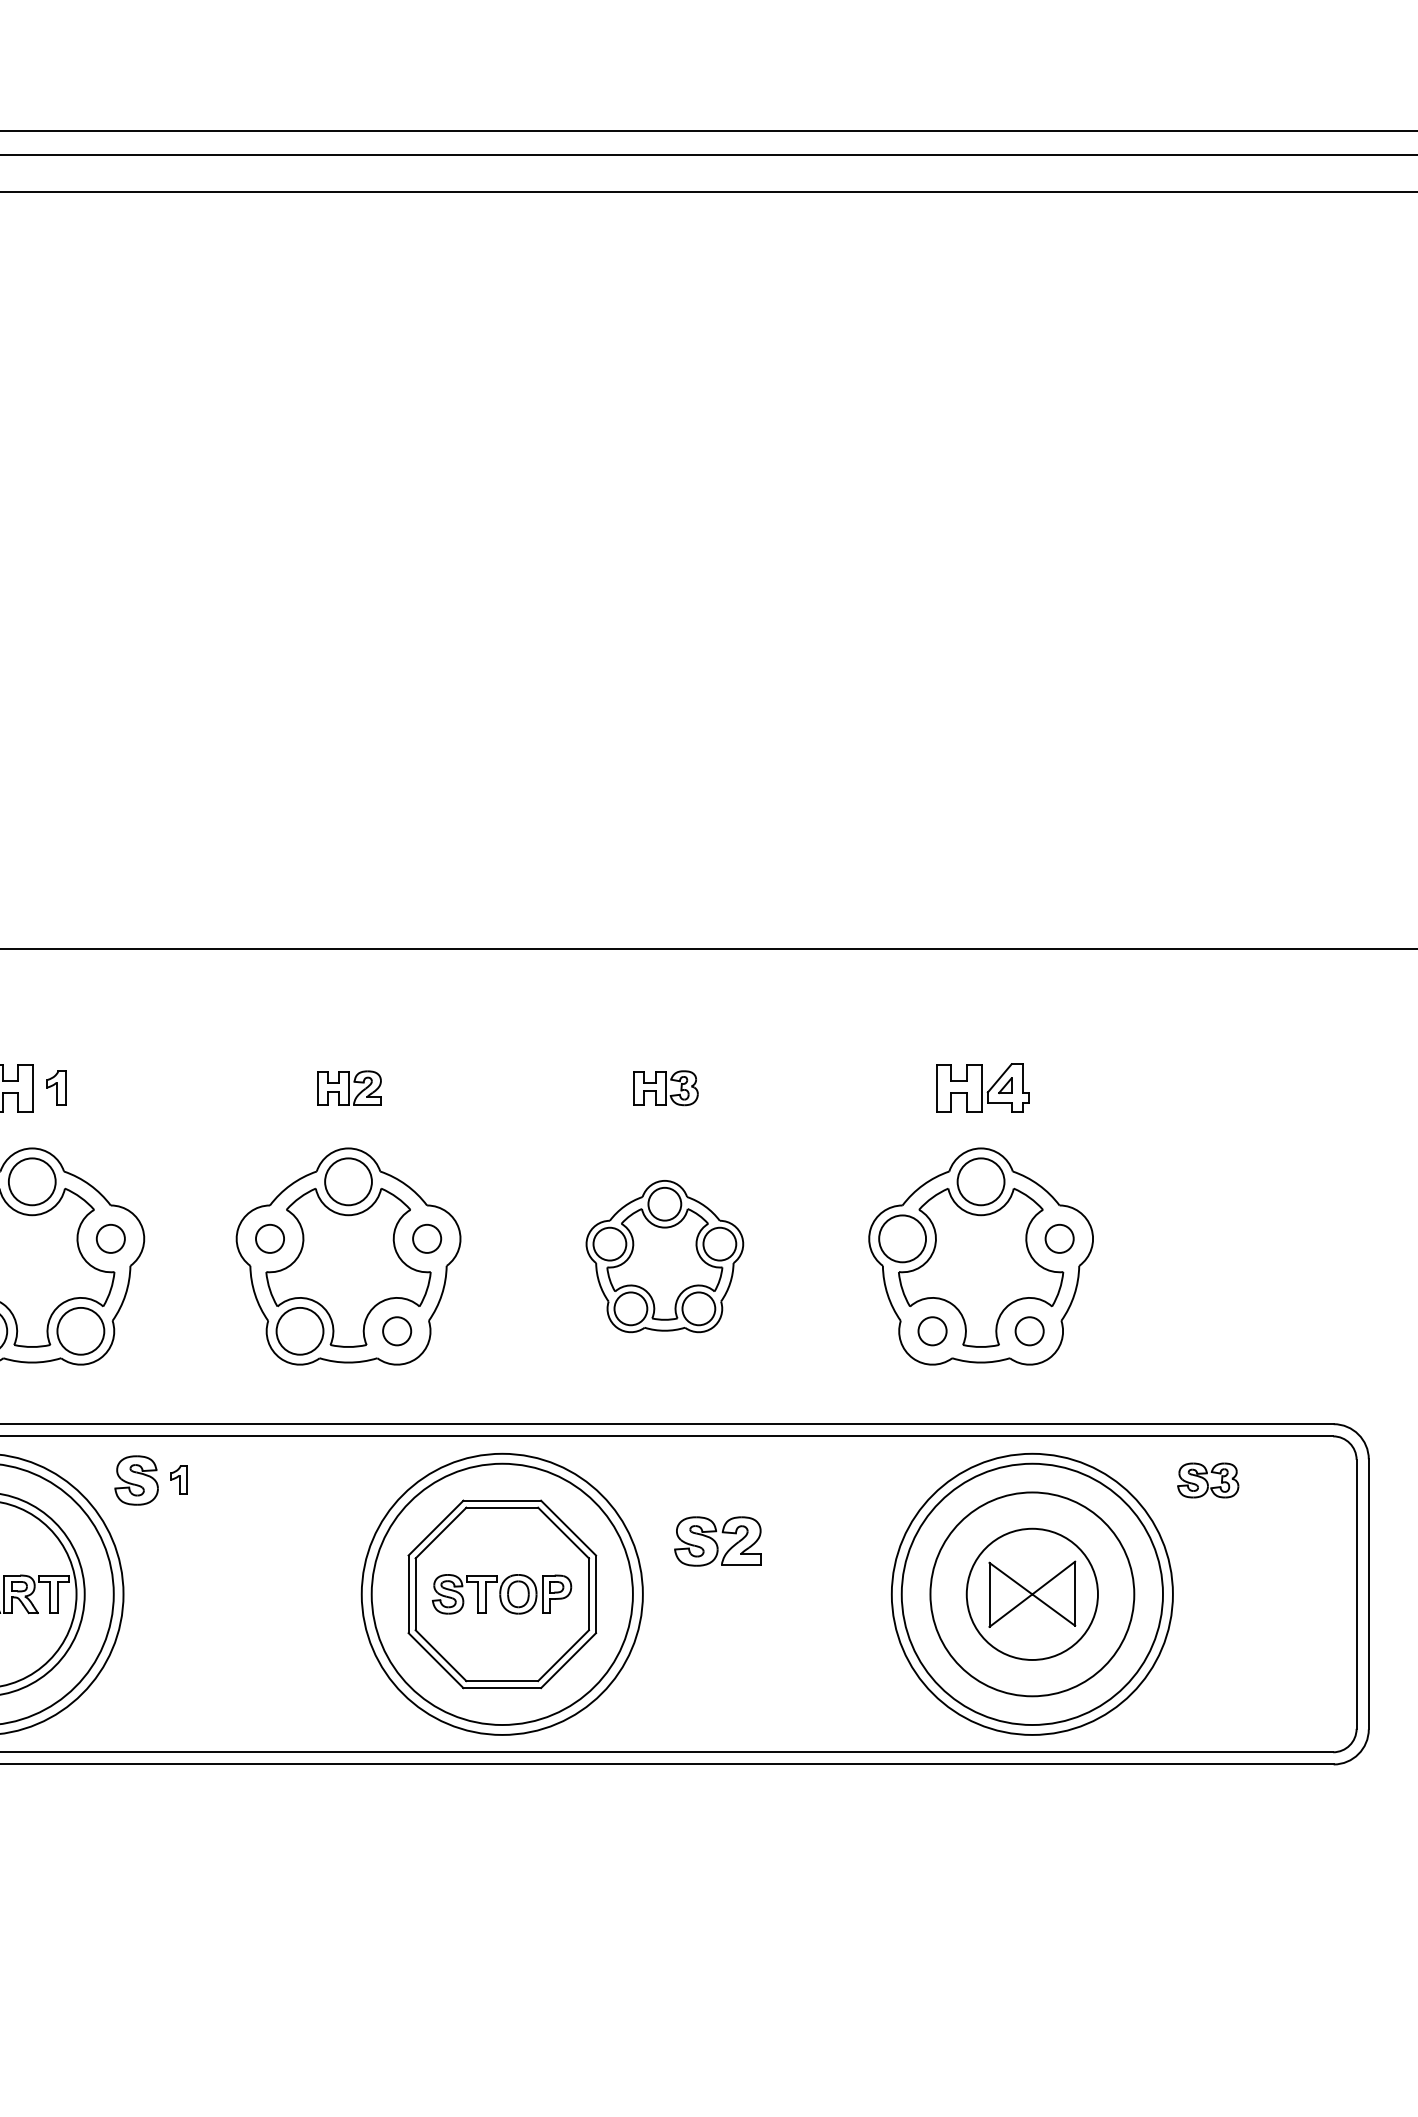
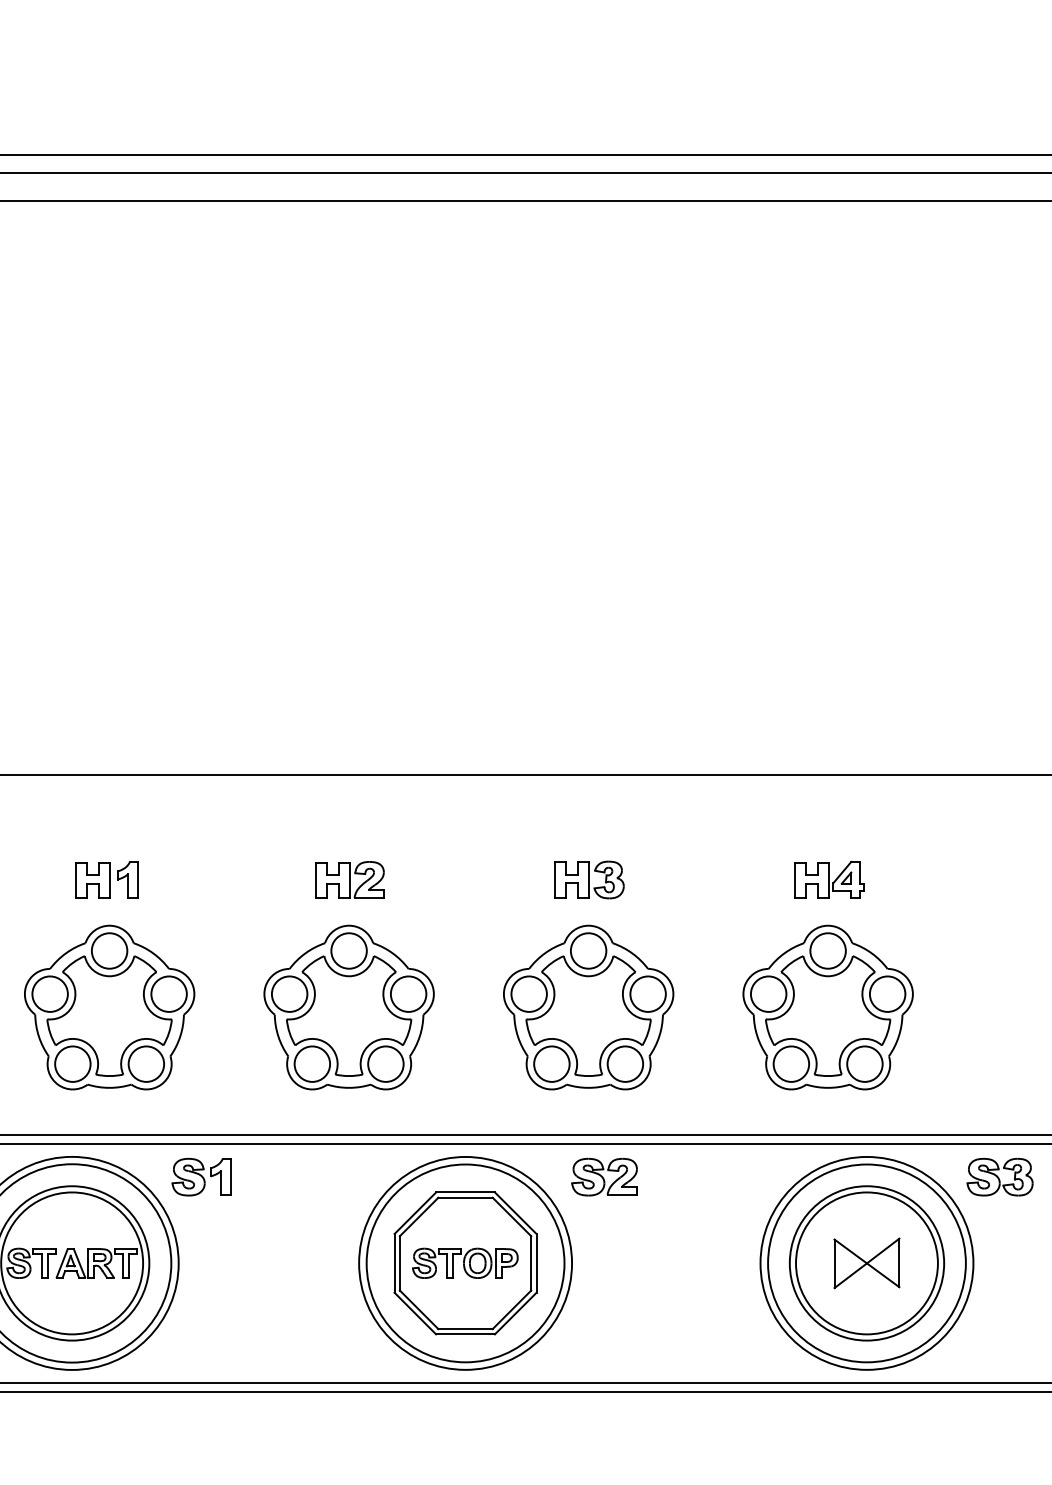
part: (56, 1087) -> (127, 879), size x1.43
part: (349, 1087) -> (349, 879), size x1.43
part: (666, 1088) -> (589, 880), size x1.43
circle: (110, 1238) -> (168, 993), size x1.67
circle: (269, 1238) -> (289, 993), size x1.67
circle: (426, 1238) -> (408, 993), size x1.67
circle: (1059, 1238) -> (887, 993), size x1.67
part: (664, 1256) -> (588, 1007), size x1.43
circle: (396, 1330) -> (385, 1063), size x1.67
circle: (932, 1330) -> (791, 1063), size x1.67
circle: (1029, 1330) -> (864, 1063), size x1.67
part: (179, 1479) -> (221, 1176), size x1.67
part: (1208, 1480) -> (1000, 1177), size x1.43
part: (717, 1541) -> (604, 1177), moved
circle: (1032, 1594) -> (867, 1263), size x1.43

